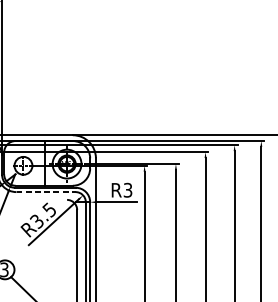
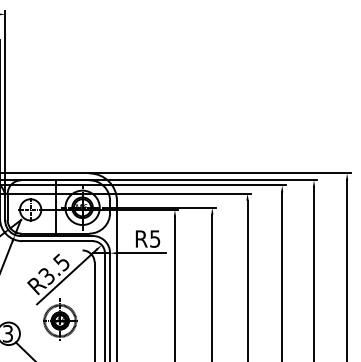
text: (128, 189) -> (155, 238), R3 -> R5
line: (46, 192) -> (58, 241), dashed -> solid
part: (48, 257) -> (60, 319), added

